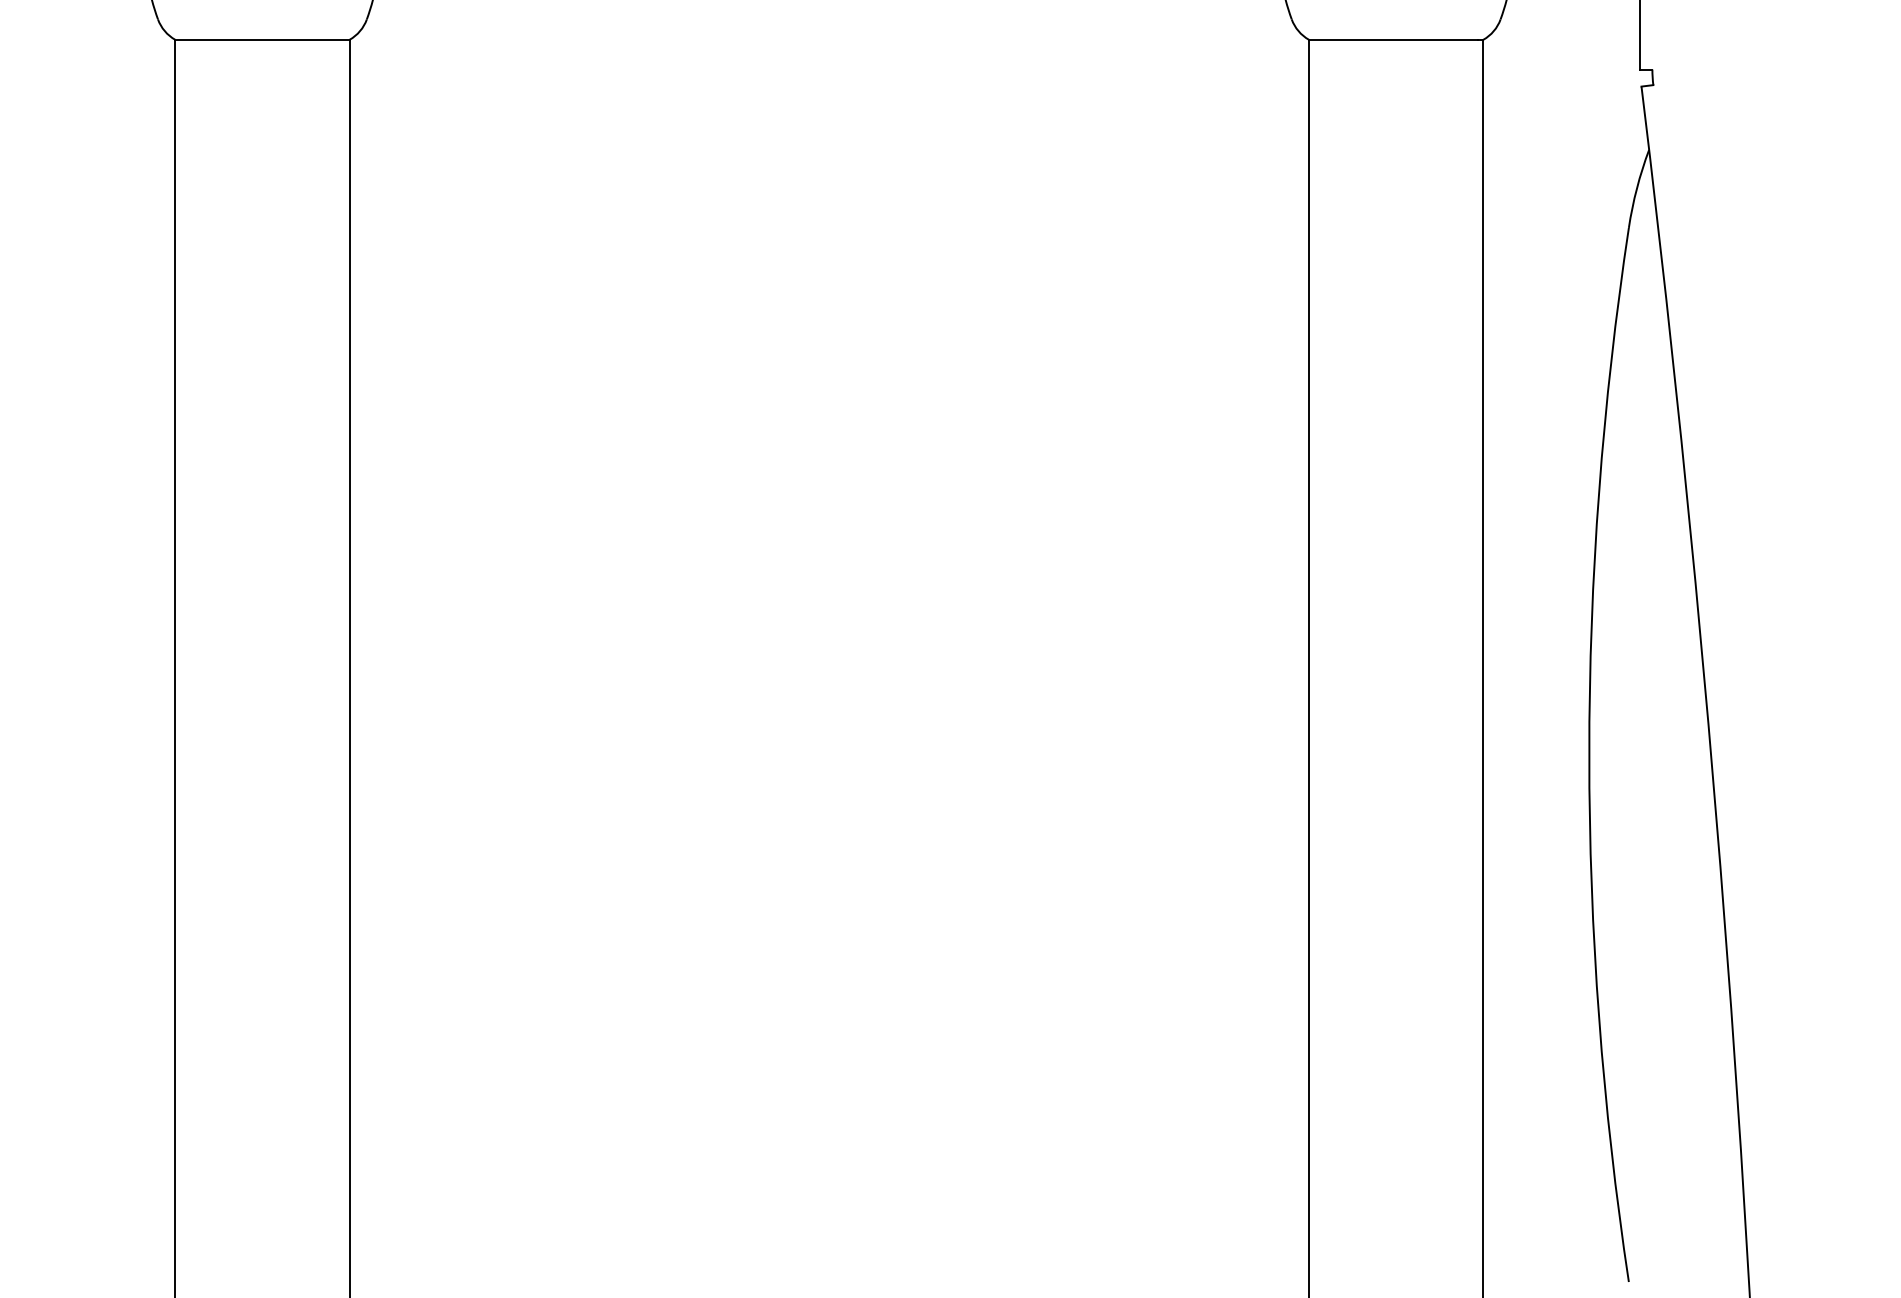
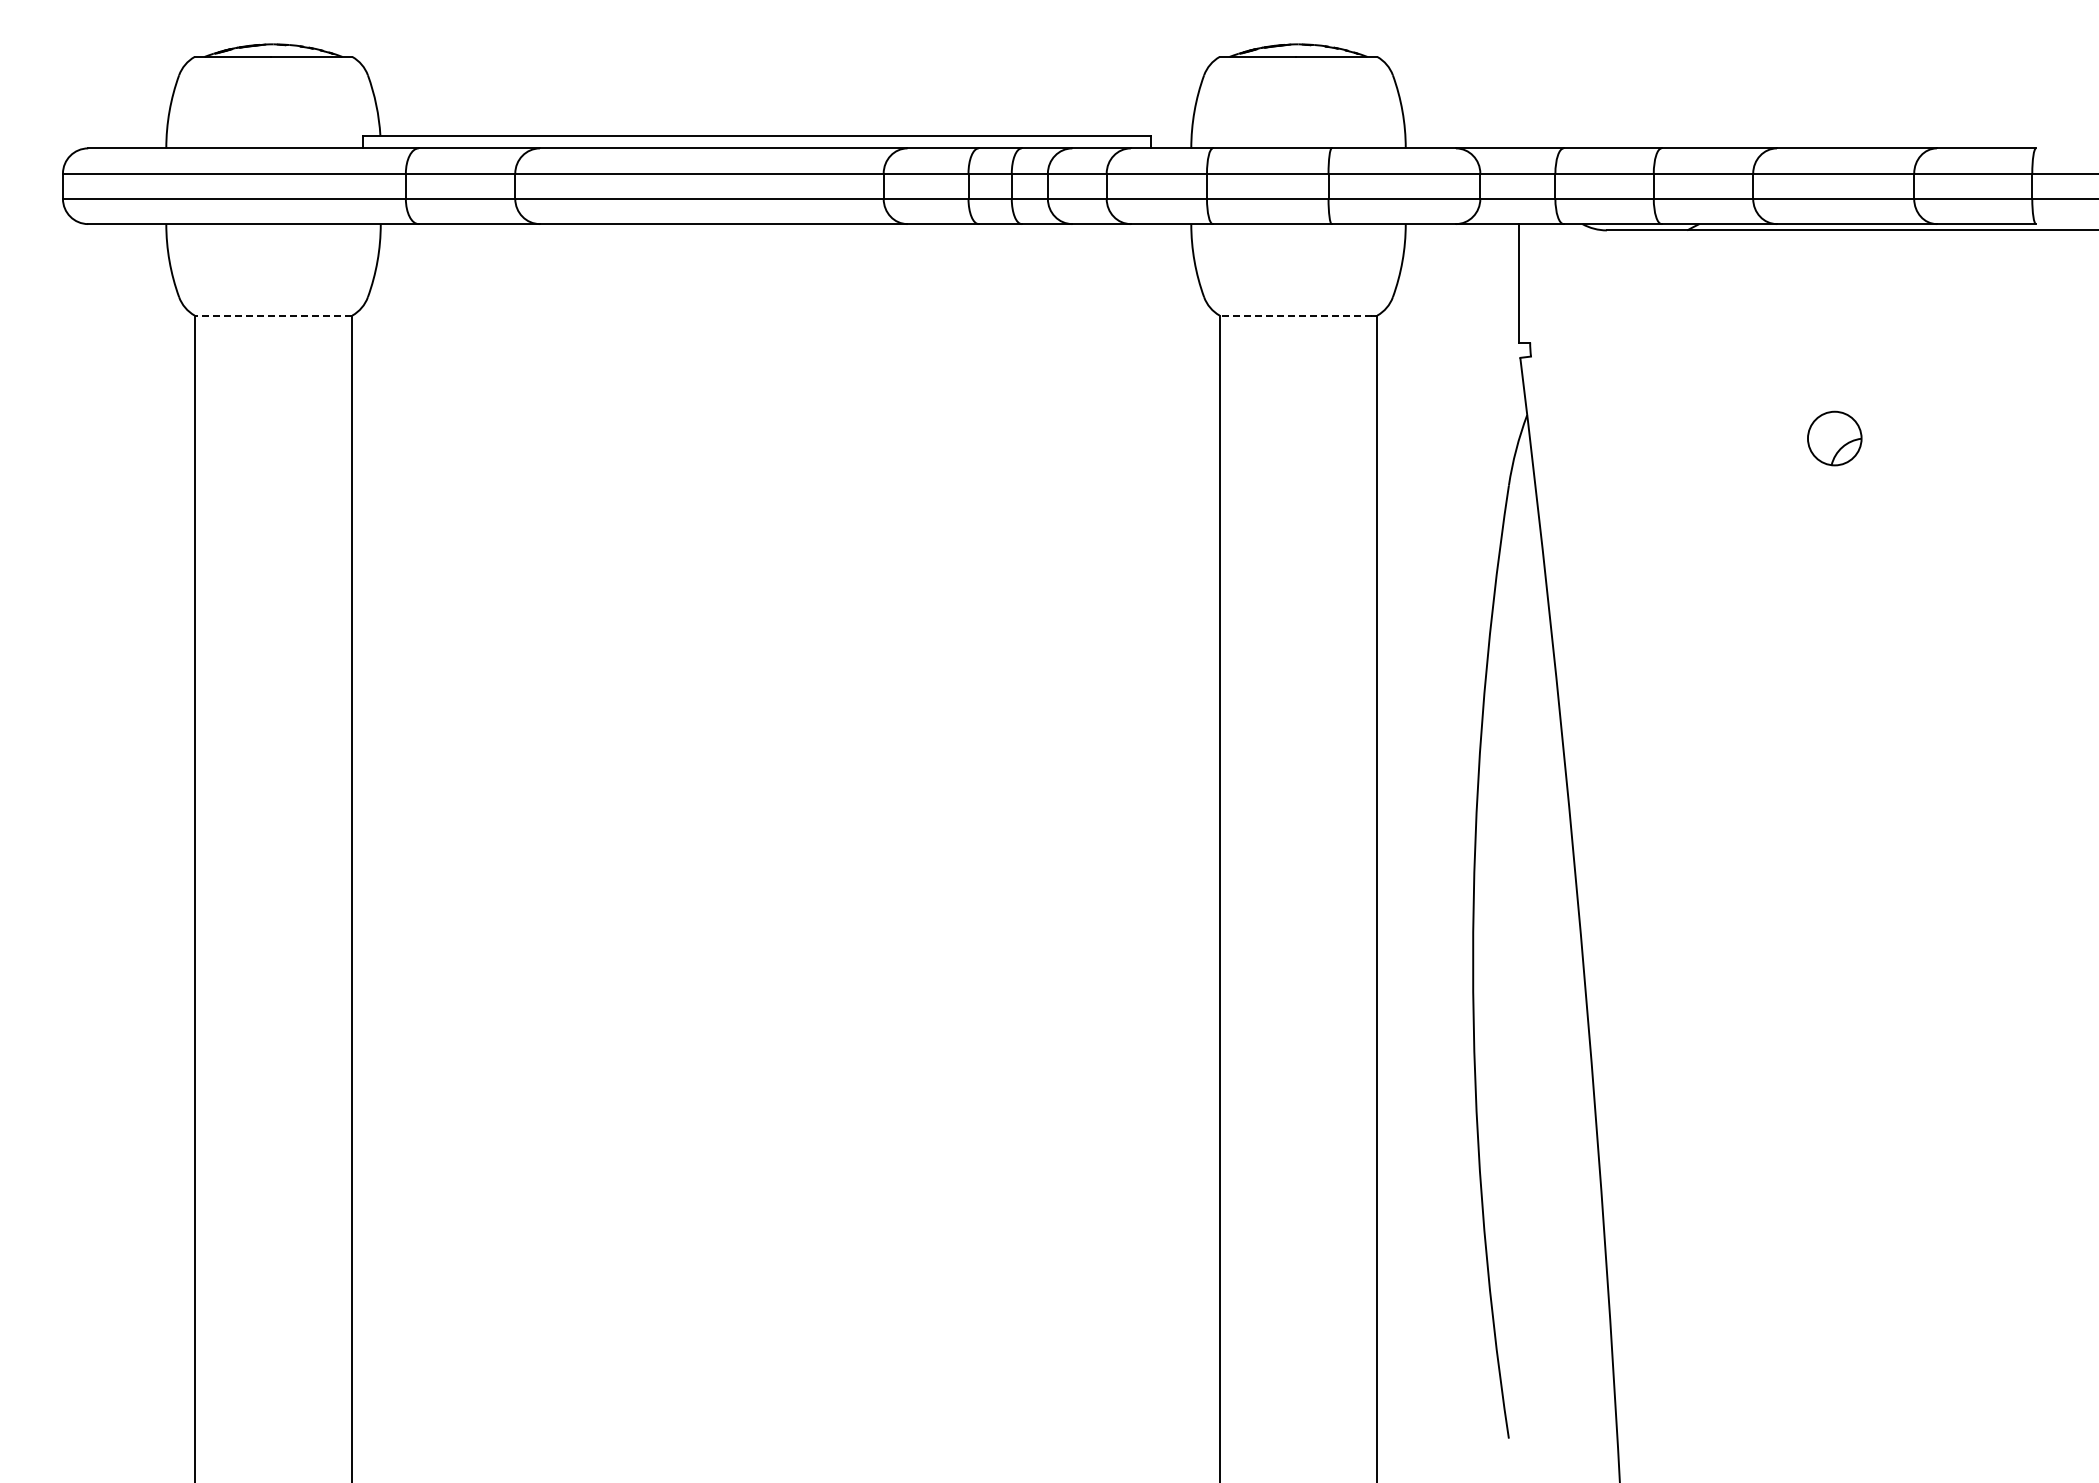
line: (262, 39) -> (273, 315), solid -> dashed
line: (1392, 39) -> (1295, 315), solid -> dashed

